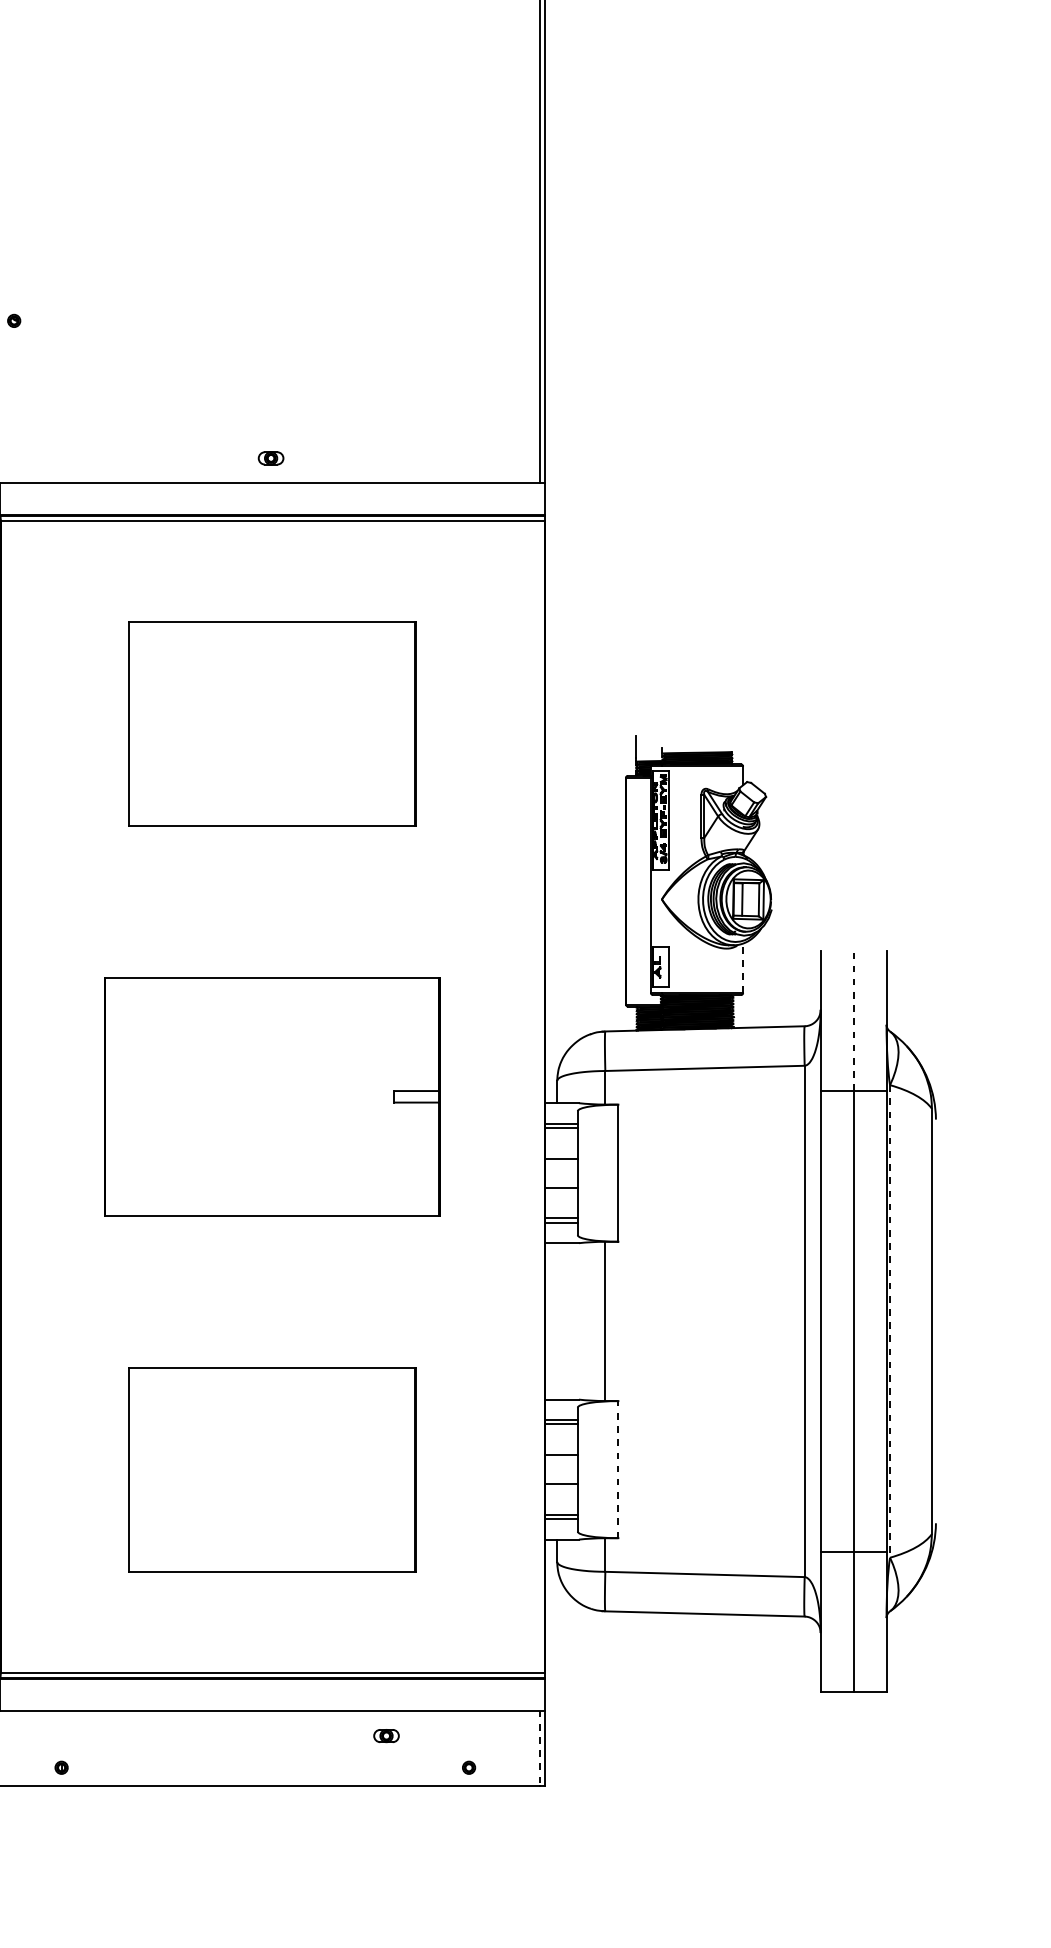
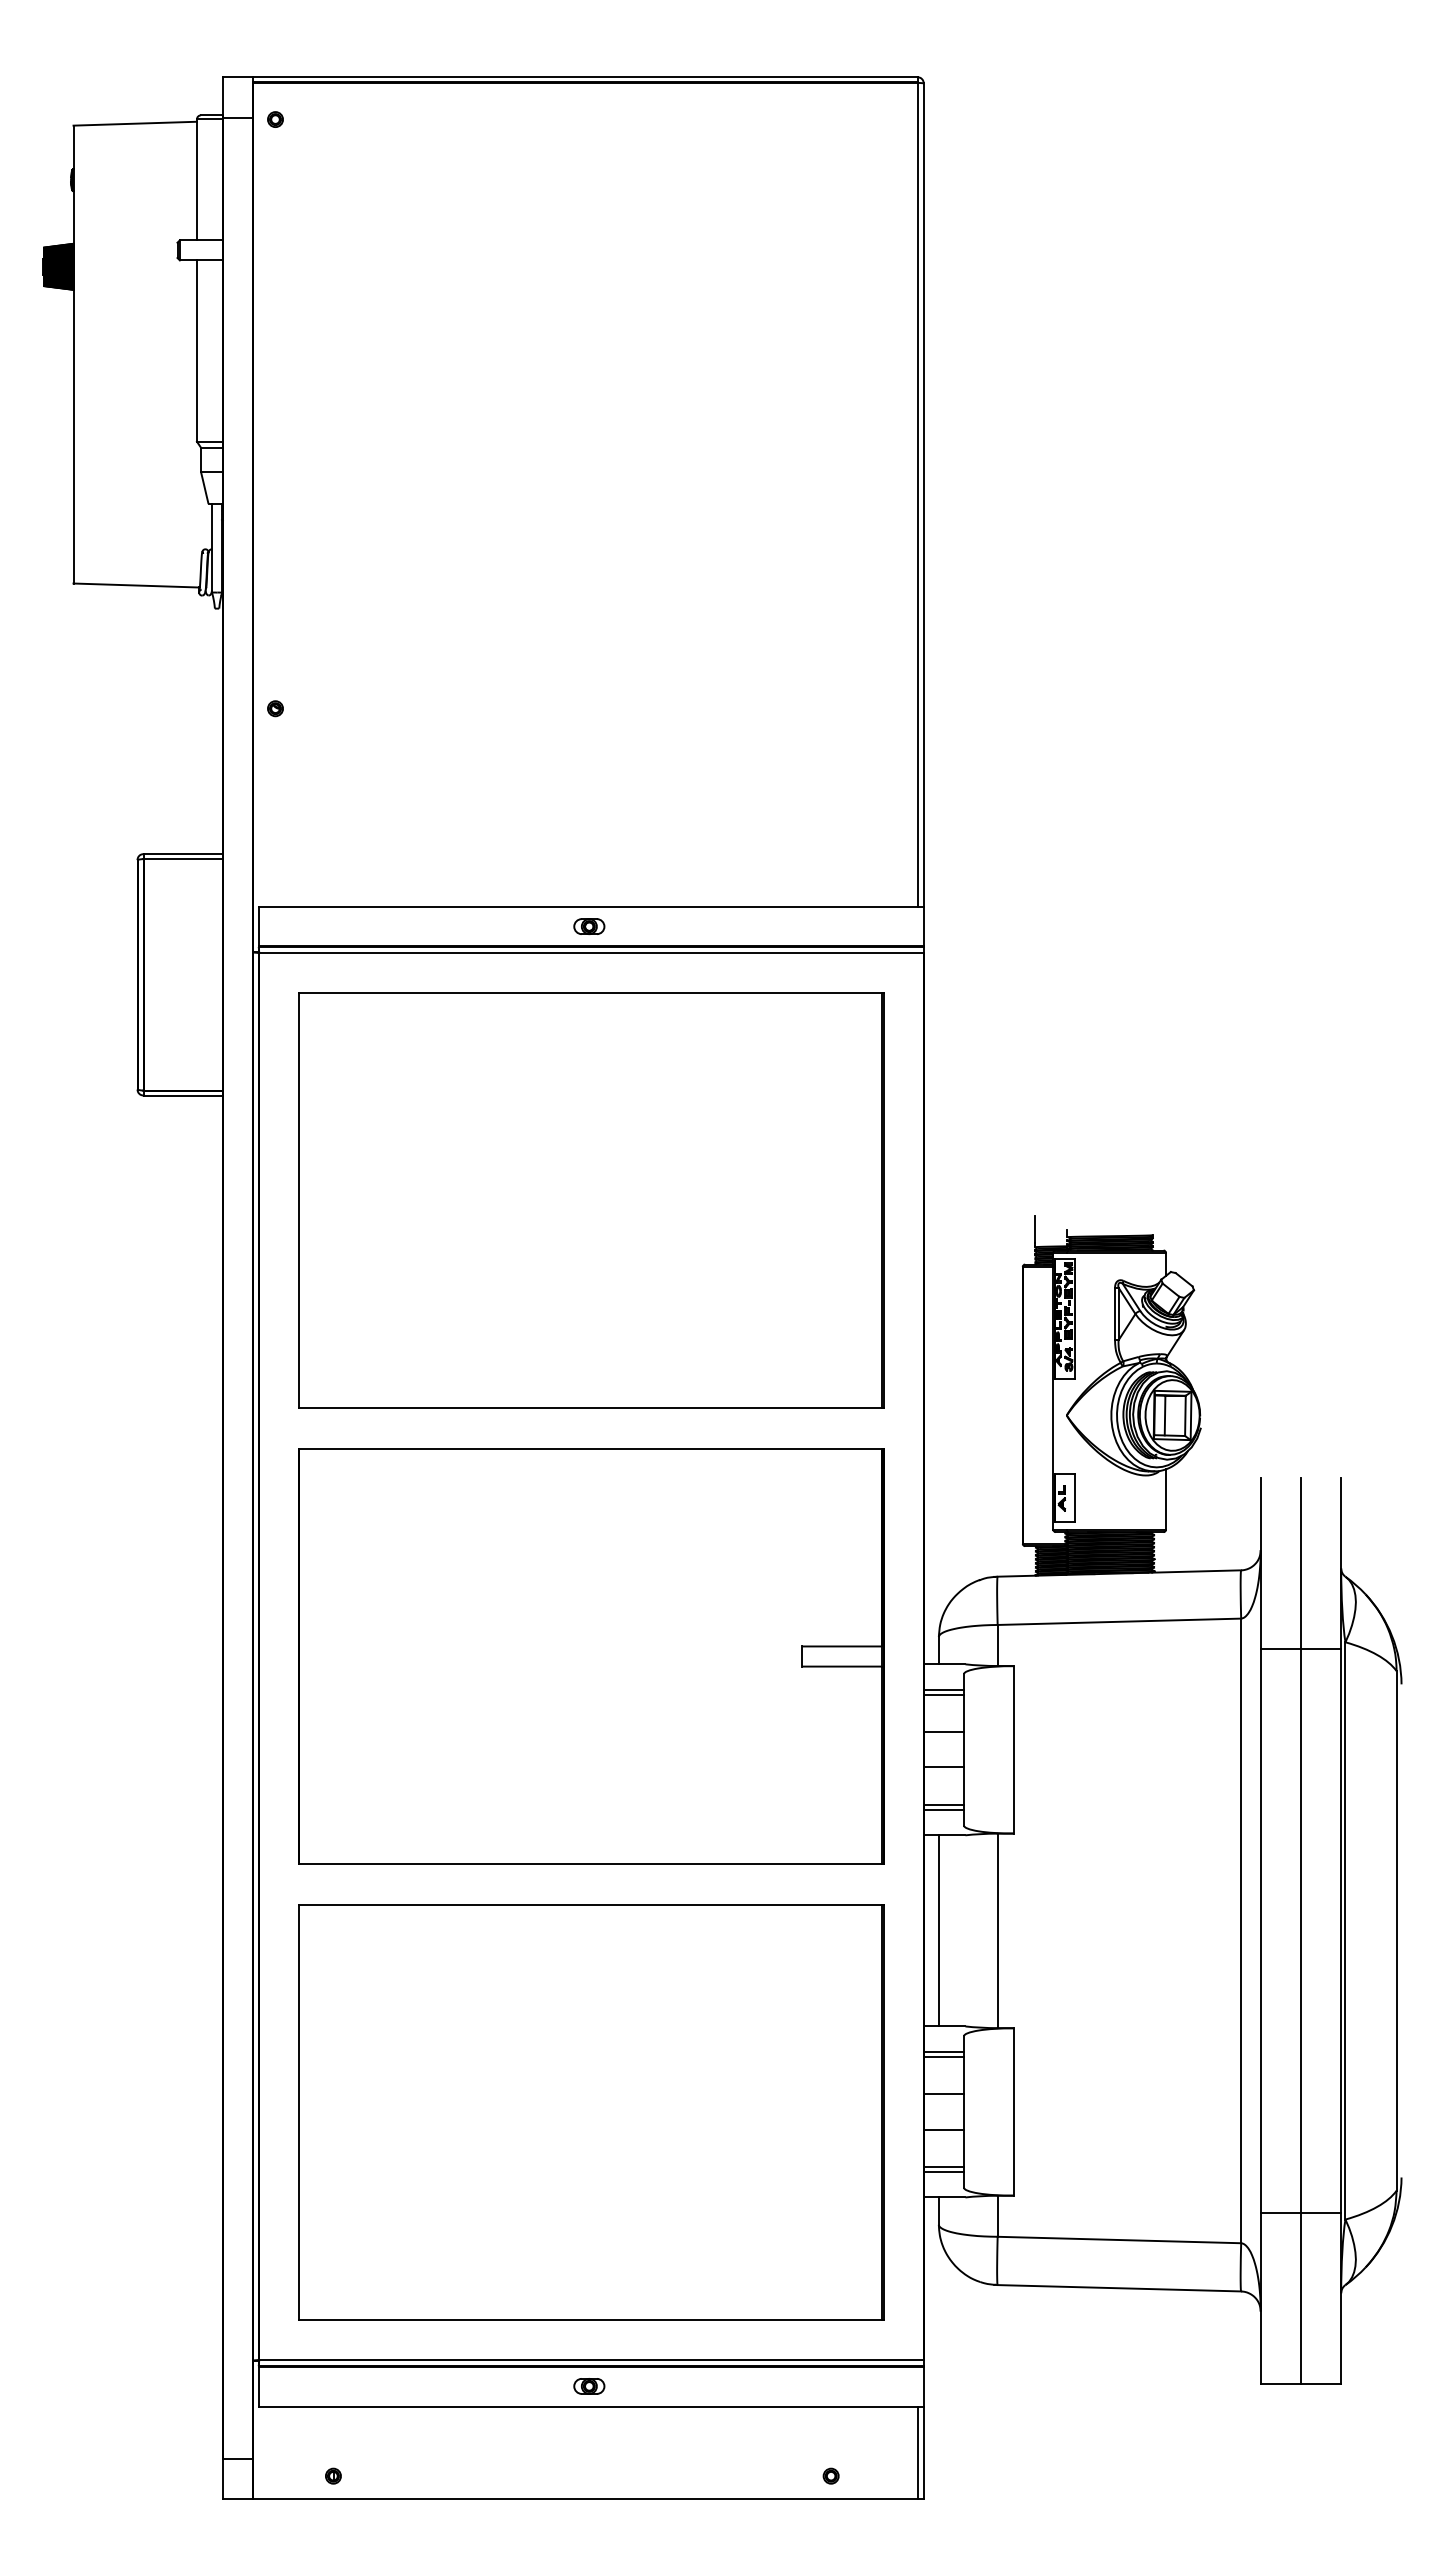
part: (271, 458) -> (589, 926), moved
part: (272, 723) -> (591, 1200), size x1.67
line: (743, 967) -> (1166, 1498), dashed -> solid
line: (853, 1020) -> (1300, 1563), dashed -> solid
part: (272, 1096) -> (591, 1656), size x1.43
line: (556, 1321) -> (938, 1930), added
line: (890, 1321) -> (1345, 1930), dashed -> solid
line: (618, 1469) -> (1013, 2111), dashed -> solid
part: (272, 1470) -> (591, 2112), size x1.67
part: (386, 1736) -> (589, 2386), moved
line: (539, 1749) -> (917, 2453), dashed -> solid

